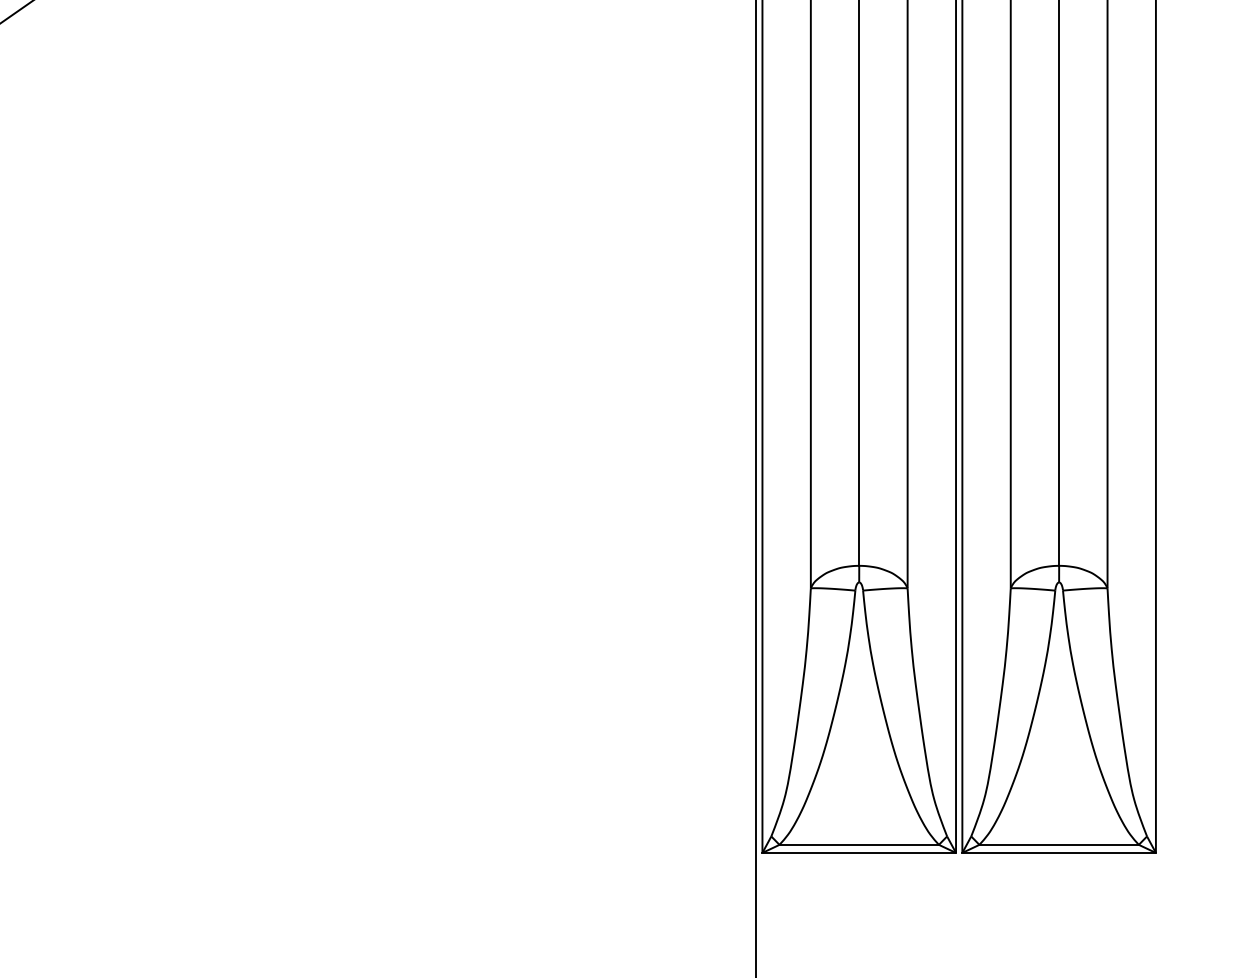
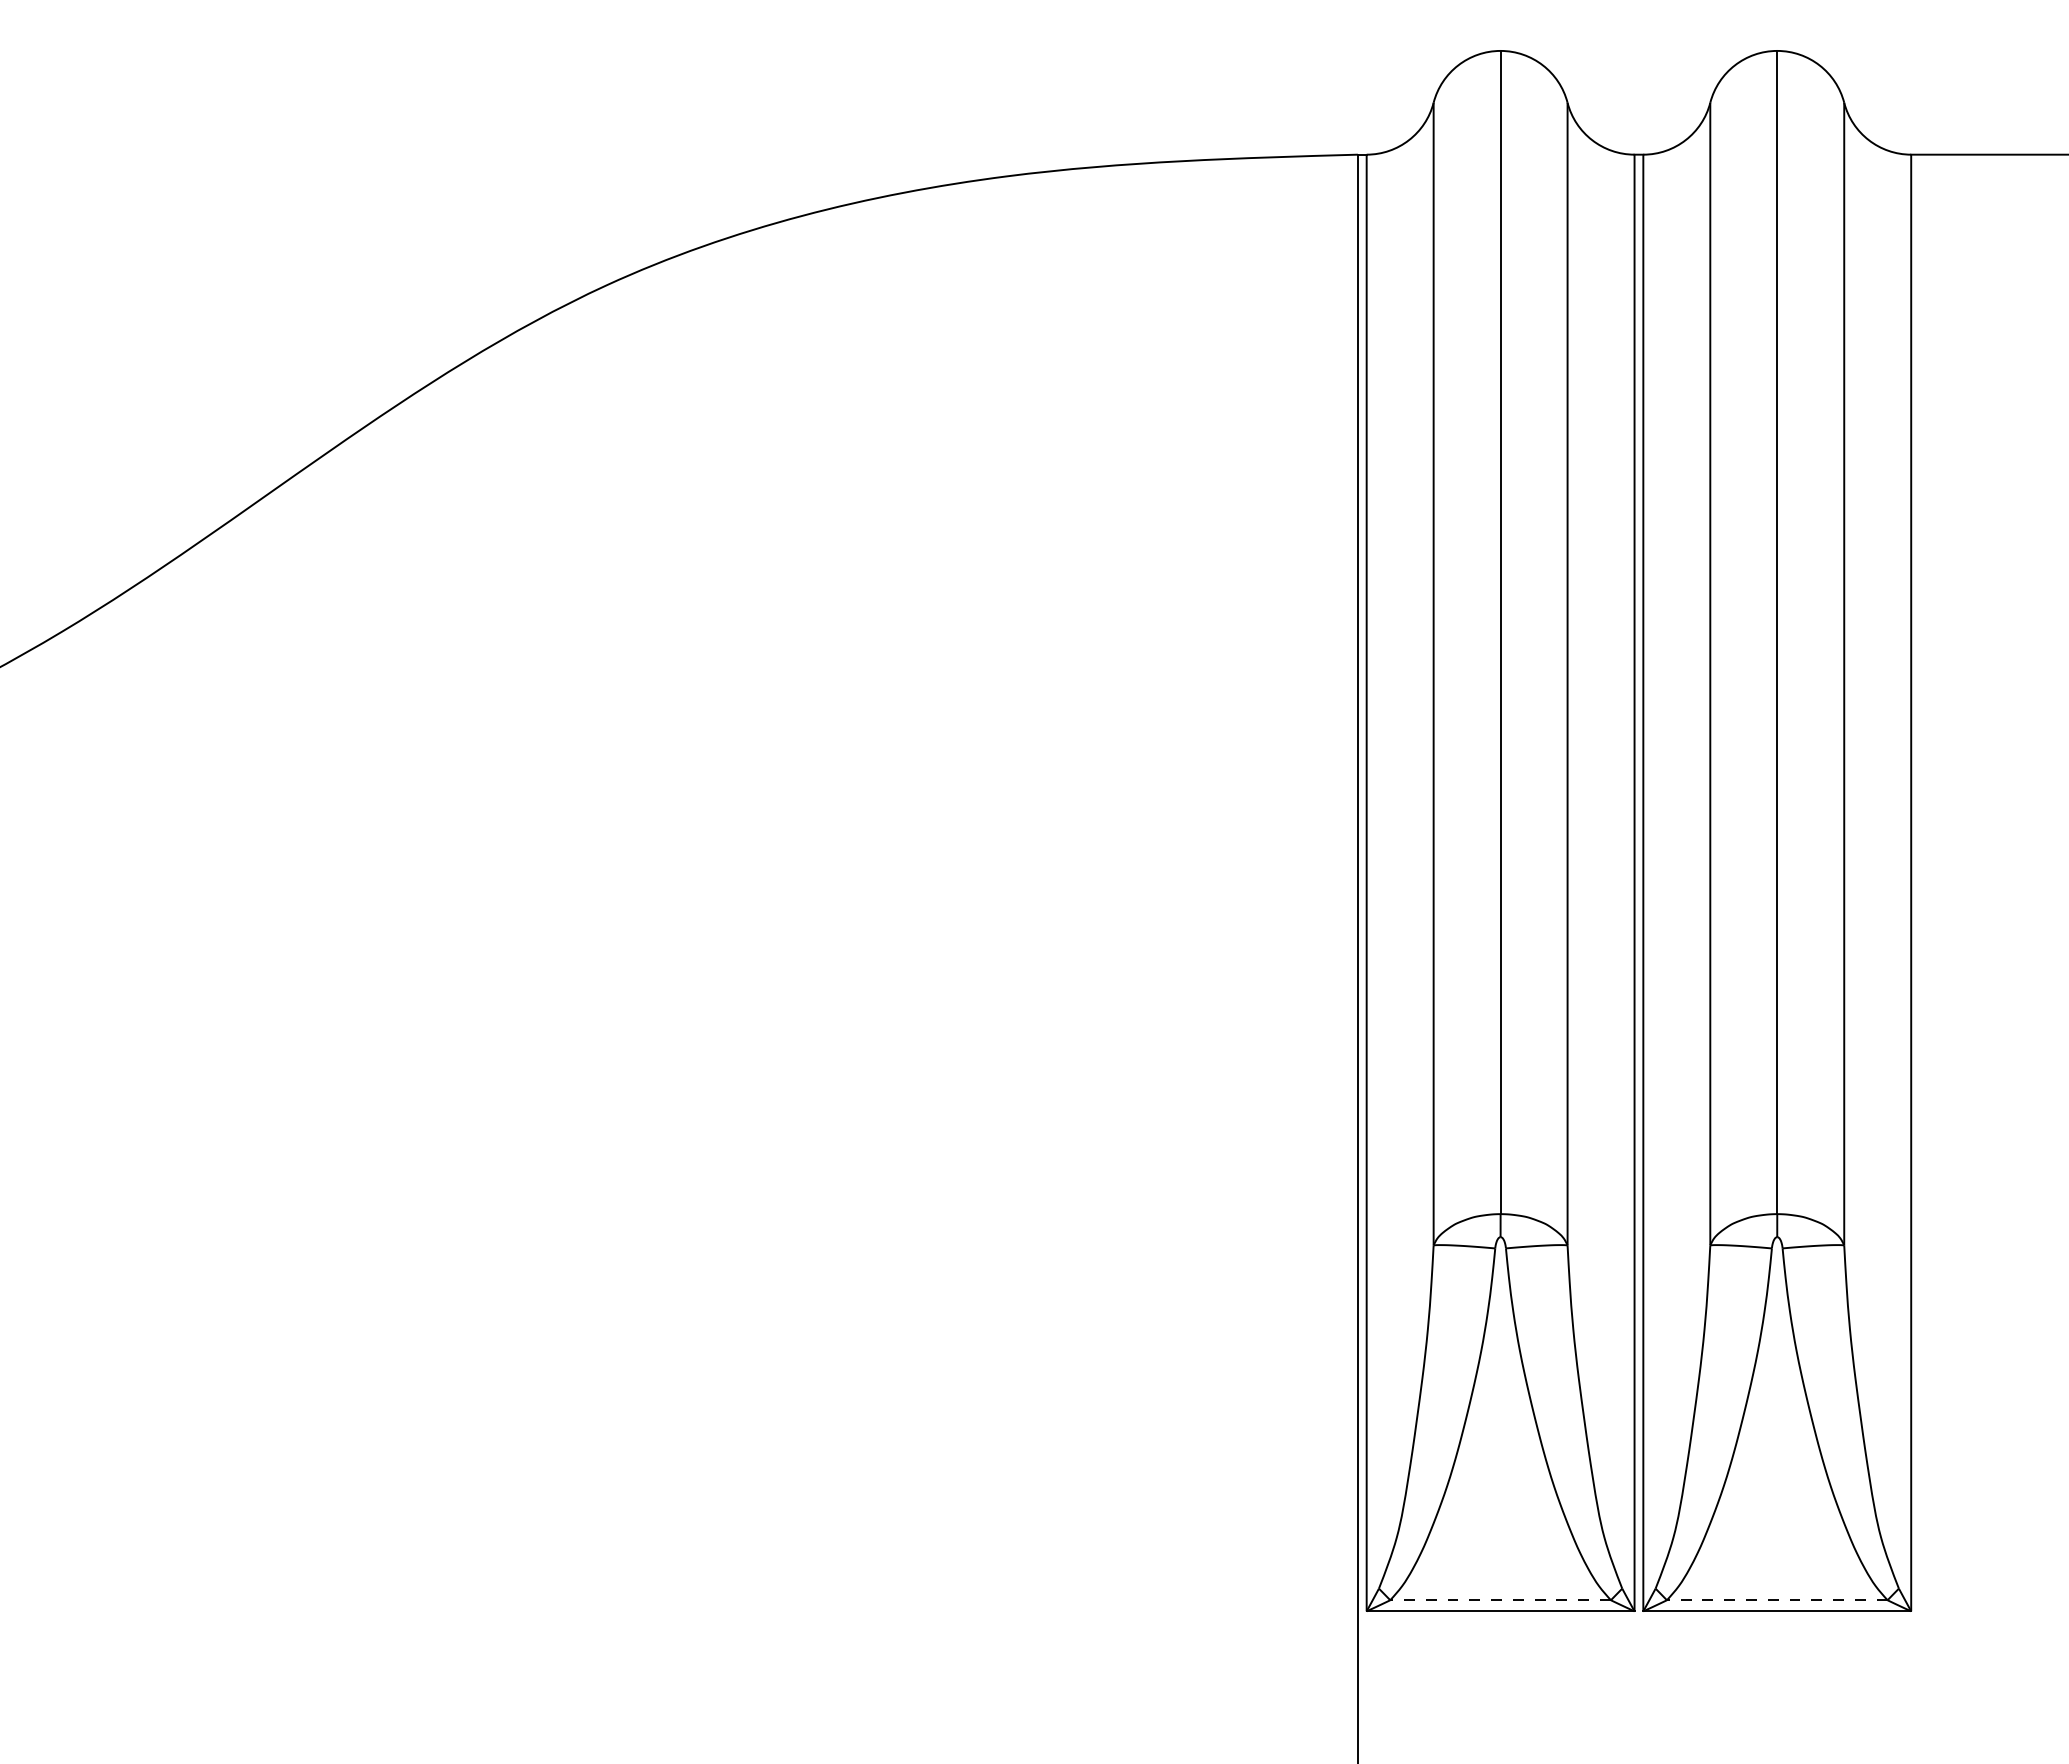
line: (859, 845) -> (1500, 1600), solid -> dashed
line: (1058, 845) -> (1776, 1600), solid -> dashed

